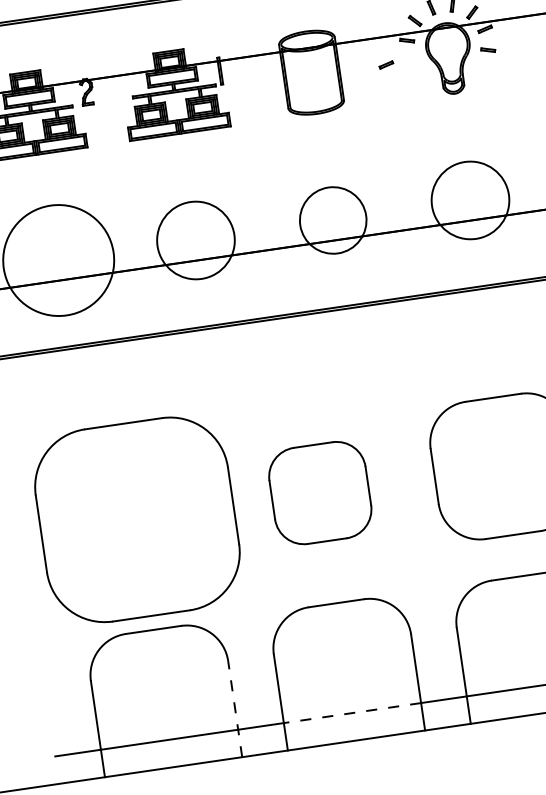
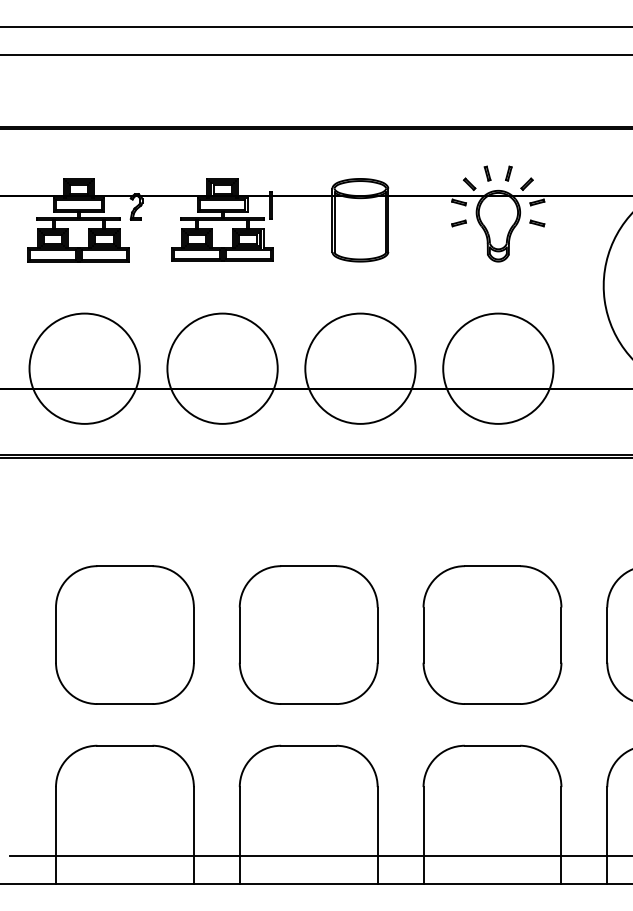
part: (385, 65) -> (458, 223), moved
circle: (470, 200) -> (498, 368), size x1.43
circle: (333, 220) -> (360, 368), size x1.67
circle: (195, 240) -> (222, 368), size x1.43
part: (320, 492) -> (308, 634), size x1.43
part: (136, 519) -> (124, 634), size x0.71
line: (234, 708) -> (193, 834), dashed -> solid
line: (352, 713) -> (308, 856), dashed -> solid

